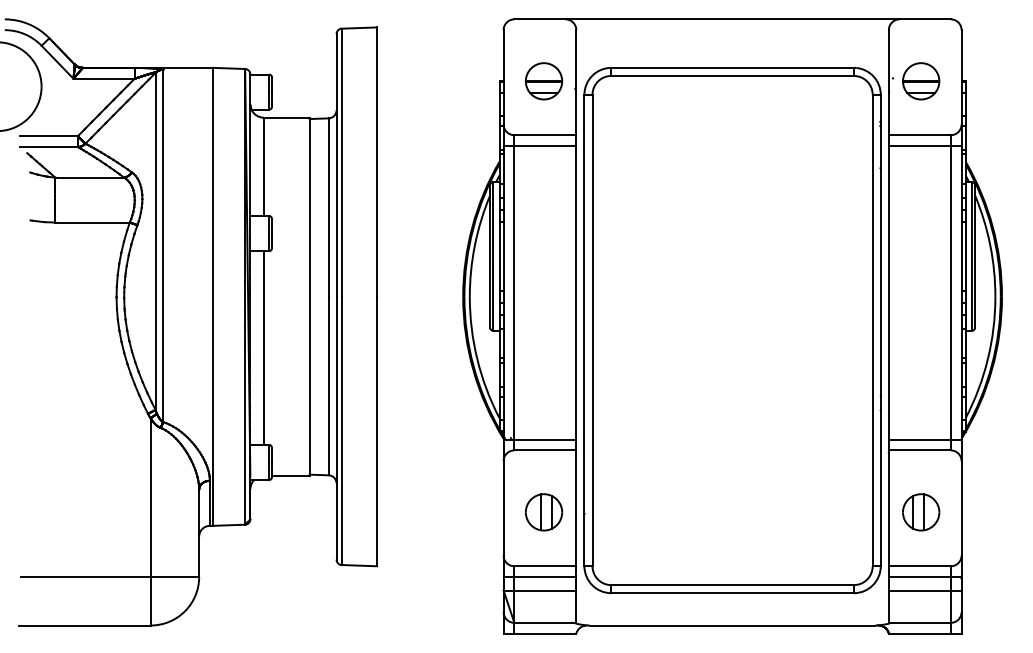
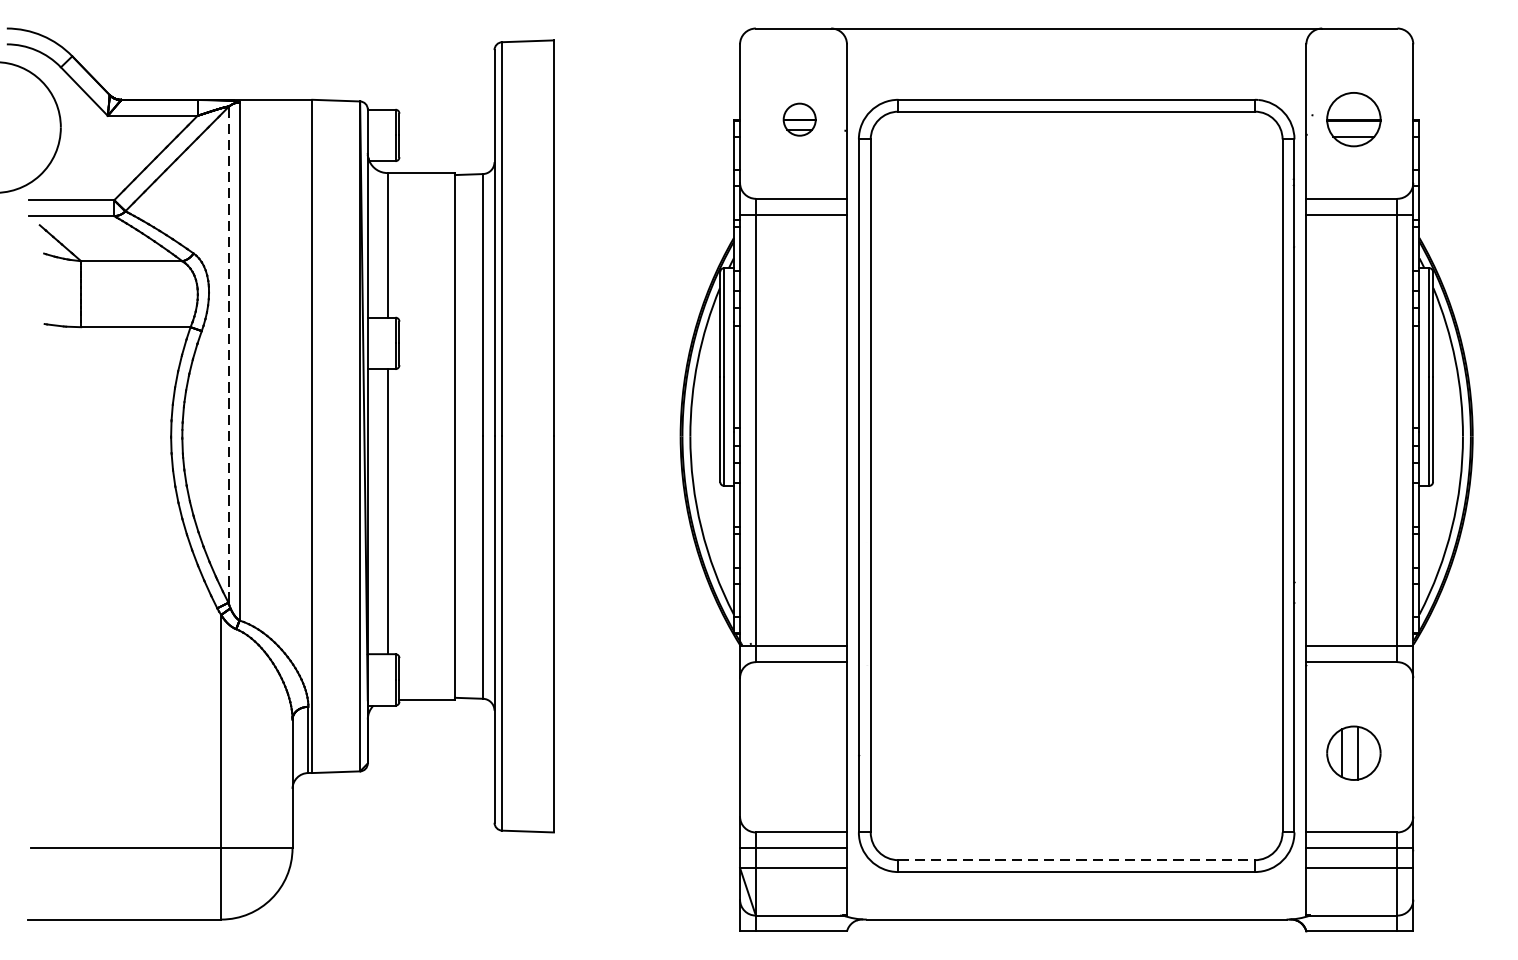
part: (544, 81) -> (800, 119), size x0.6
line: (155, 241) -> (228, 355), solid -> dashed
part: (544, 512) -> (800, 753), removed
line: (733, 585) -> (1077, 860), solid -> dashed

